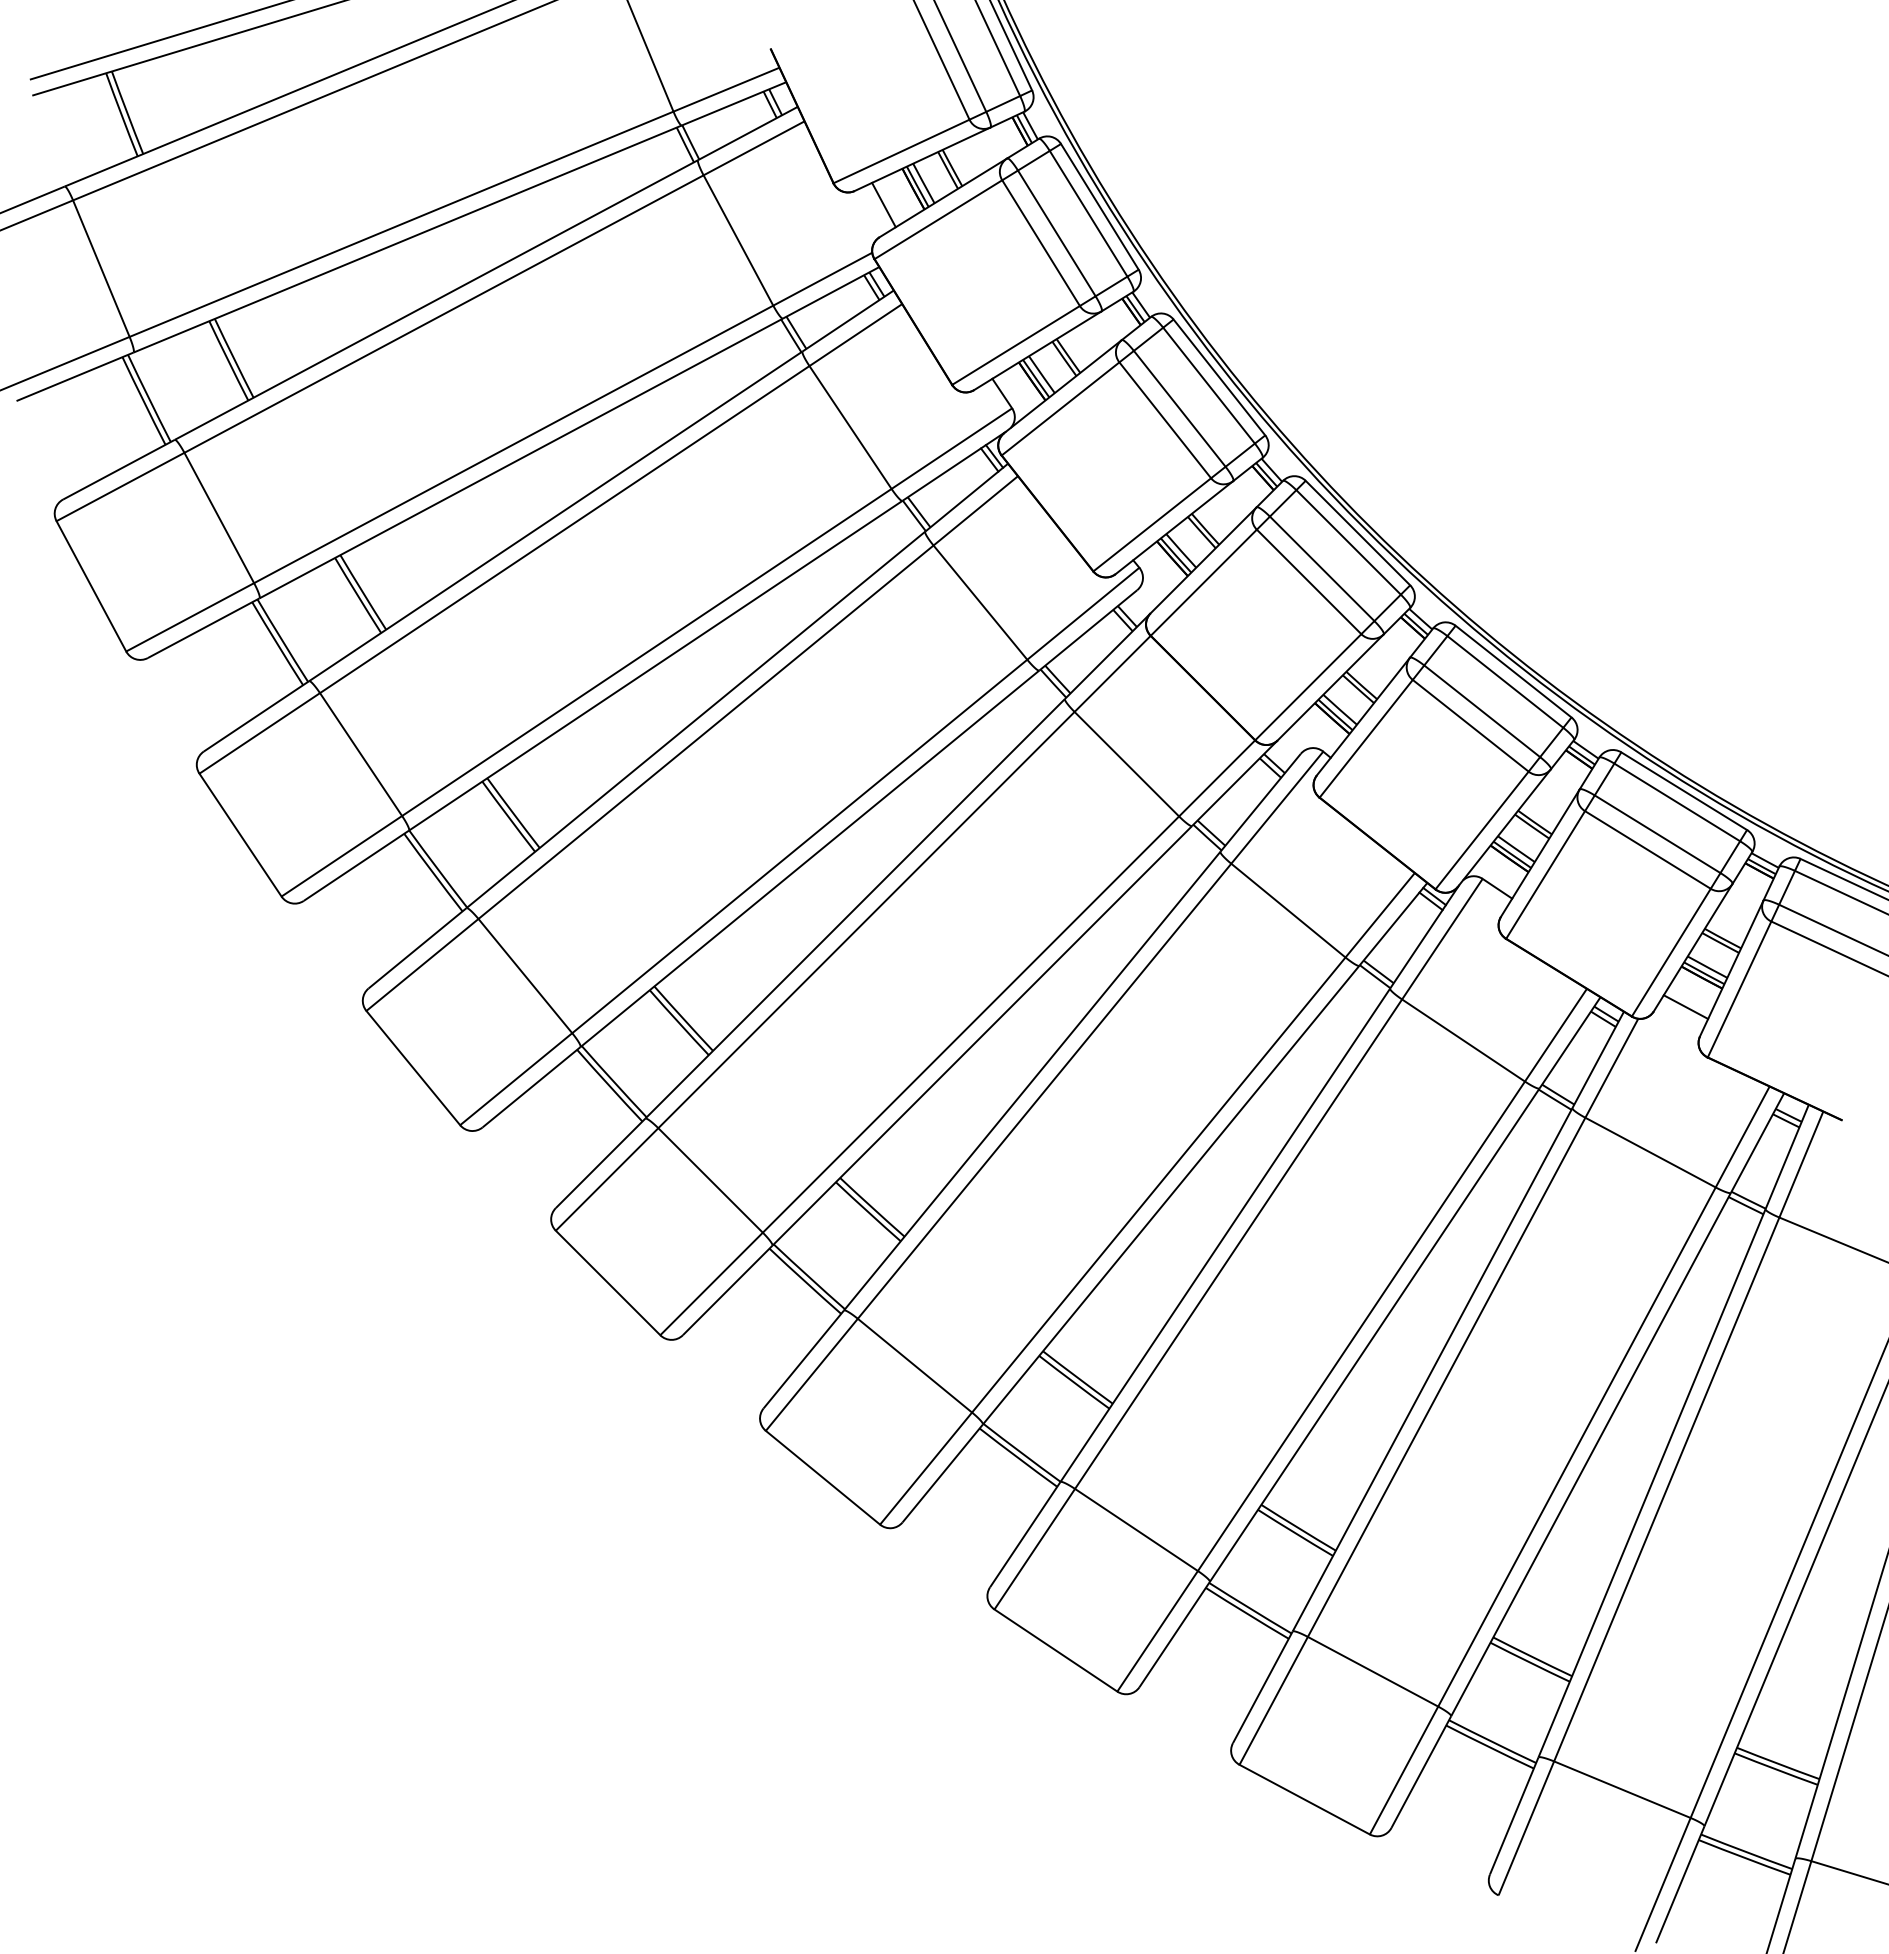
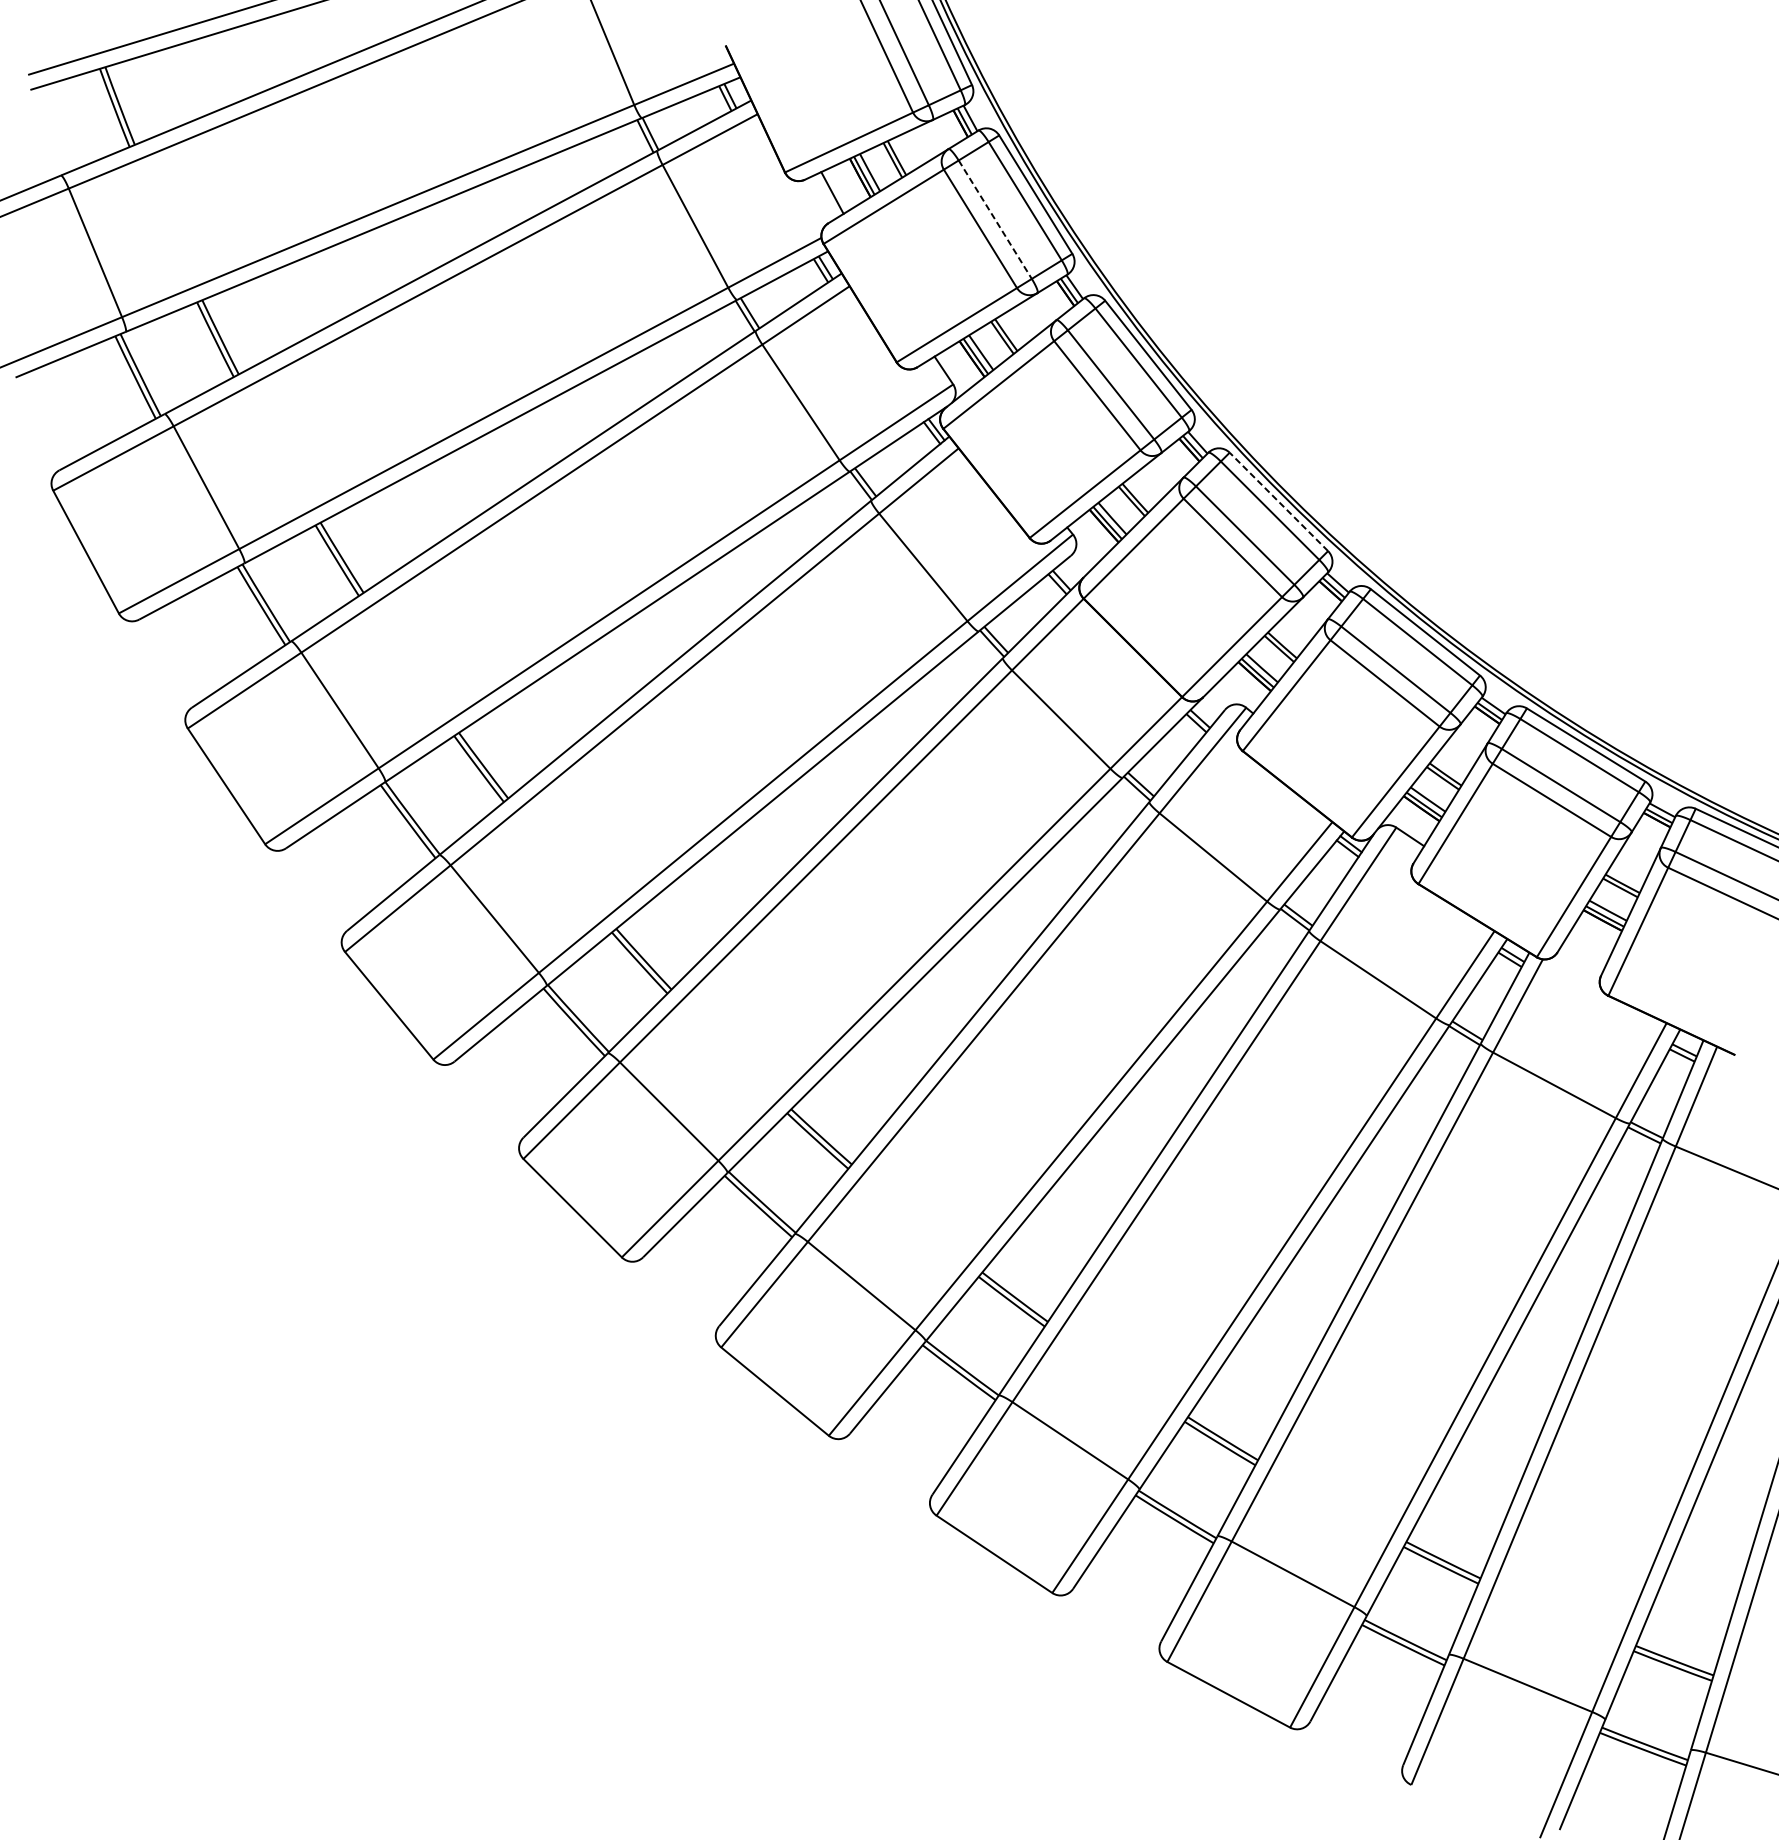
line: (1056, 233) -> (994, 219), solid -> dashed
line: (1357, 533) -> (1278, 502), solid -> dashed
line: (1685, 1006) -> (1587, 947), removed

